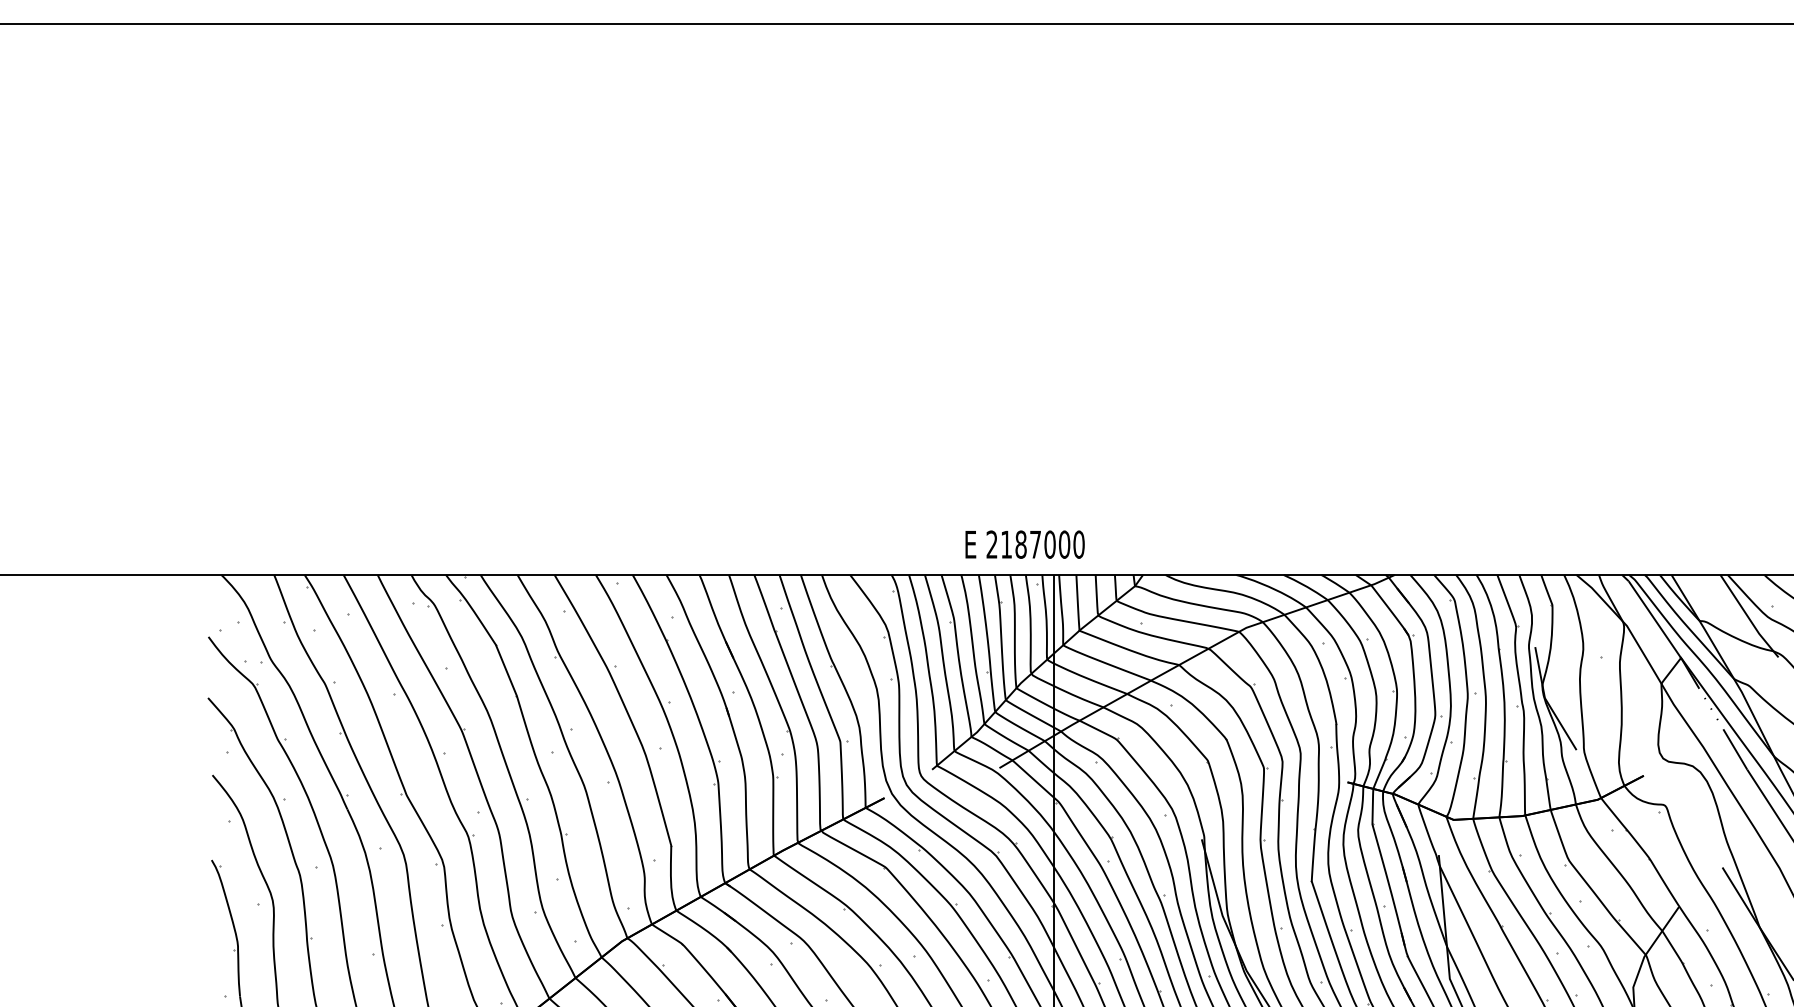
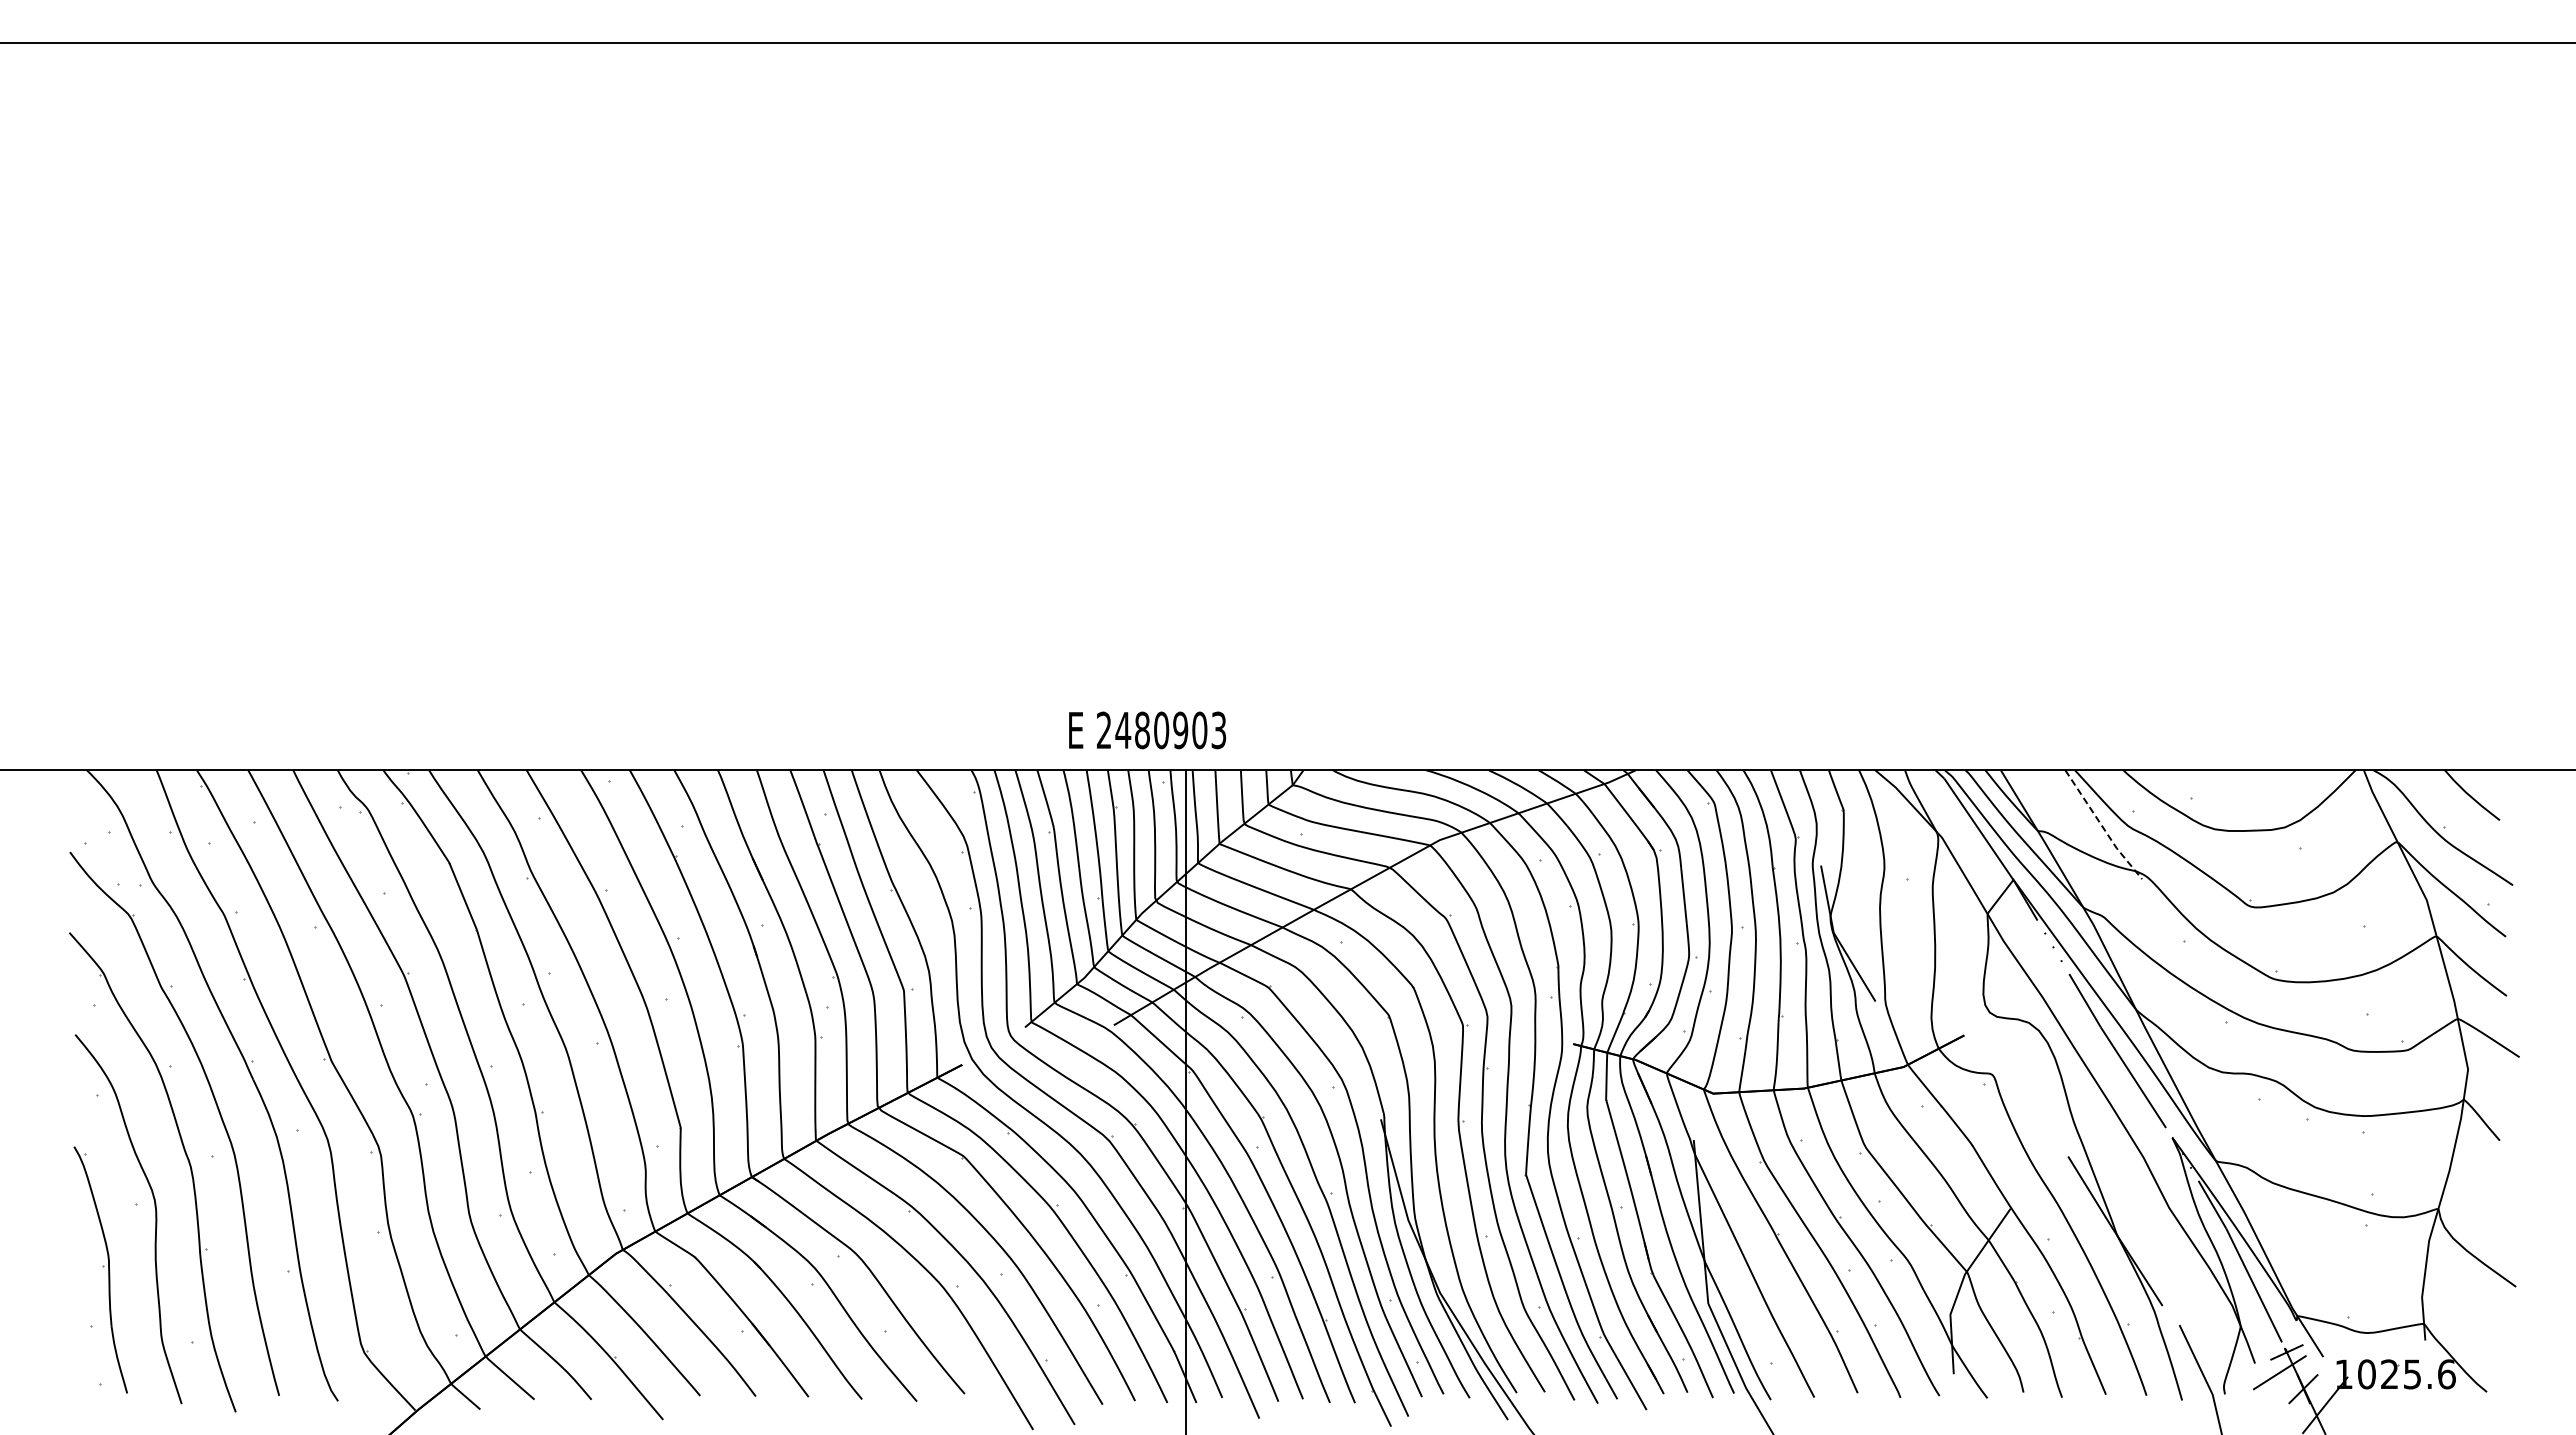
text: (1042, 544) -> (1170, 730), 2187000 -> 2480903
line: (1748, 617) -> (2102, 826), solid -> dashed

